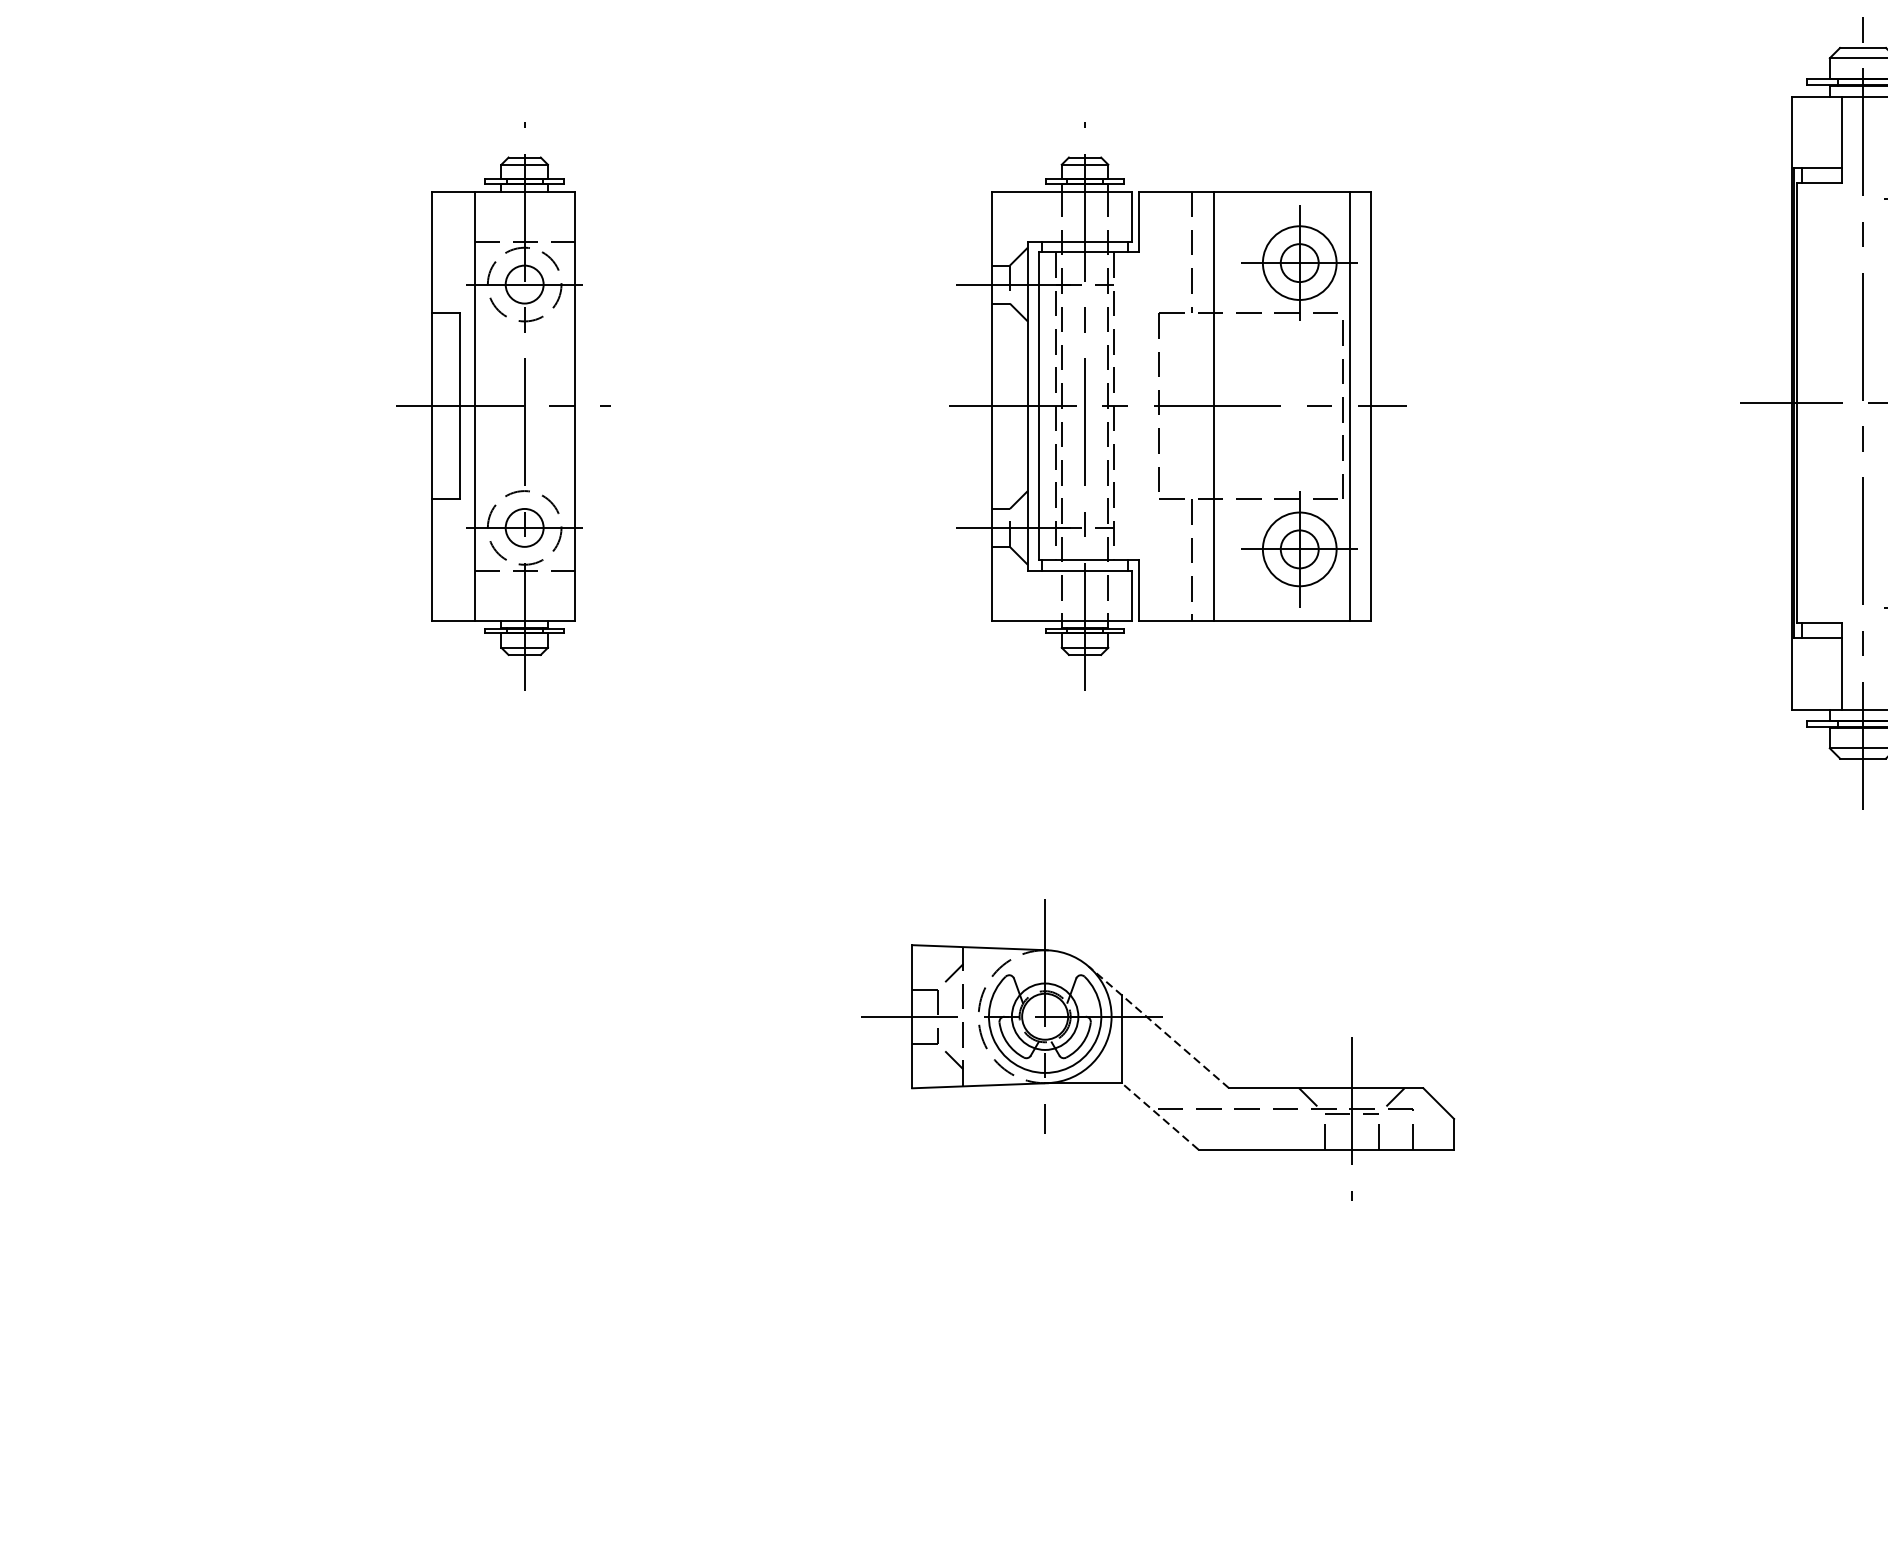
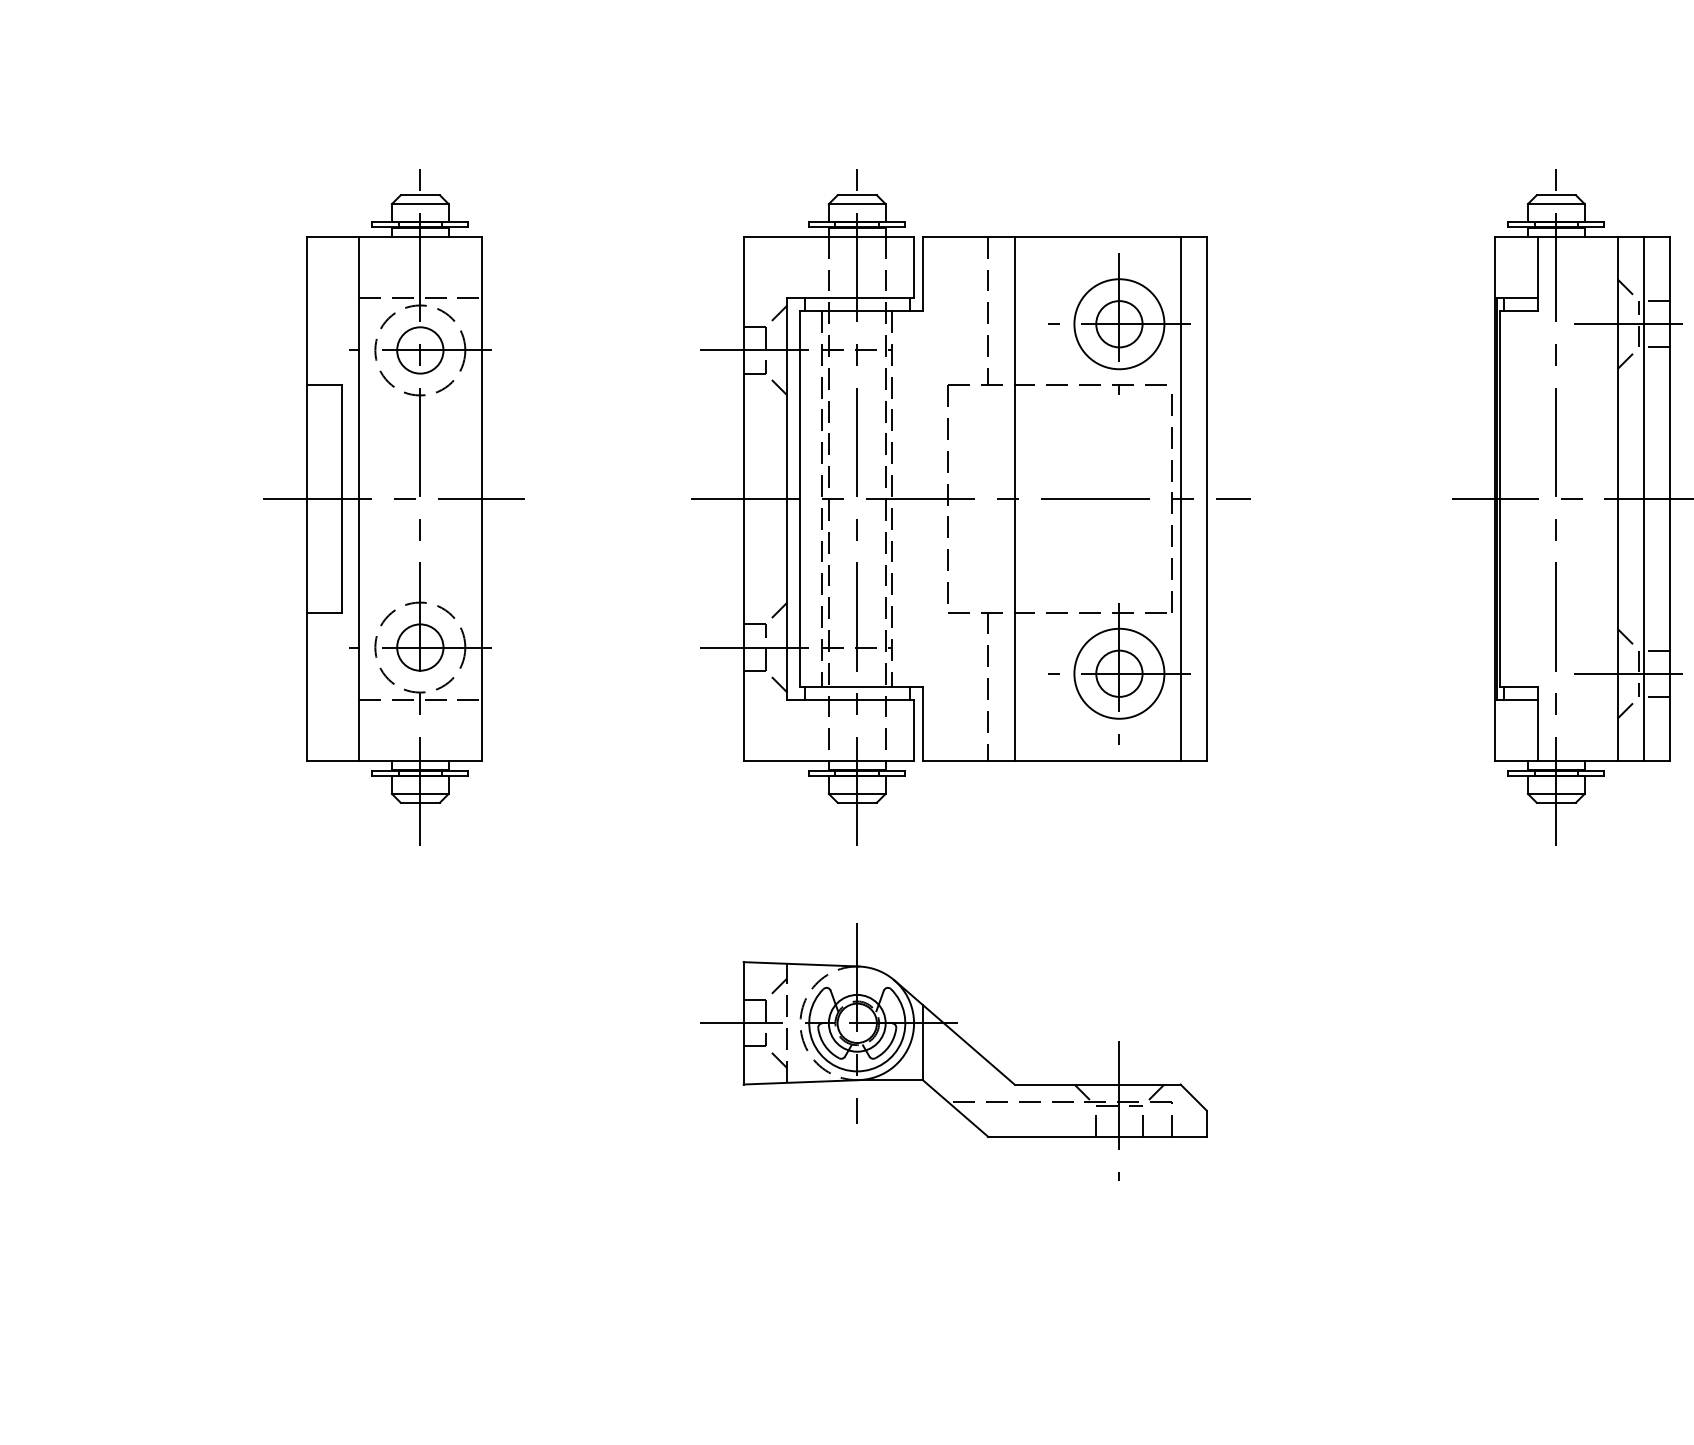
part: (502, 413) -> (393, 507), size x1.43
part: (1177, 413) -> (970, 507), size x1.43
line: (1158, 1027) -> (954, 1032), dashed -> solid
line: (1160, 1116) -> (955, 1108), dashed -> solid

